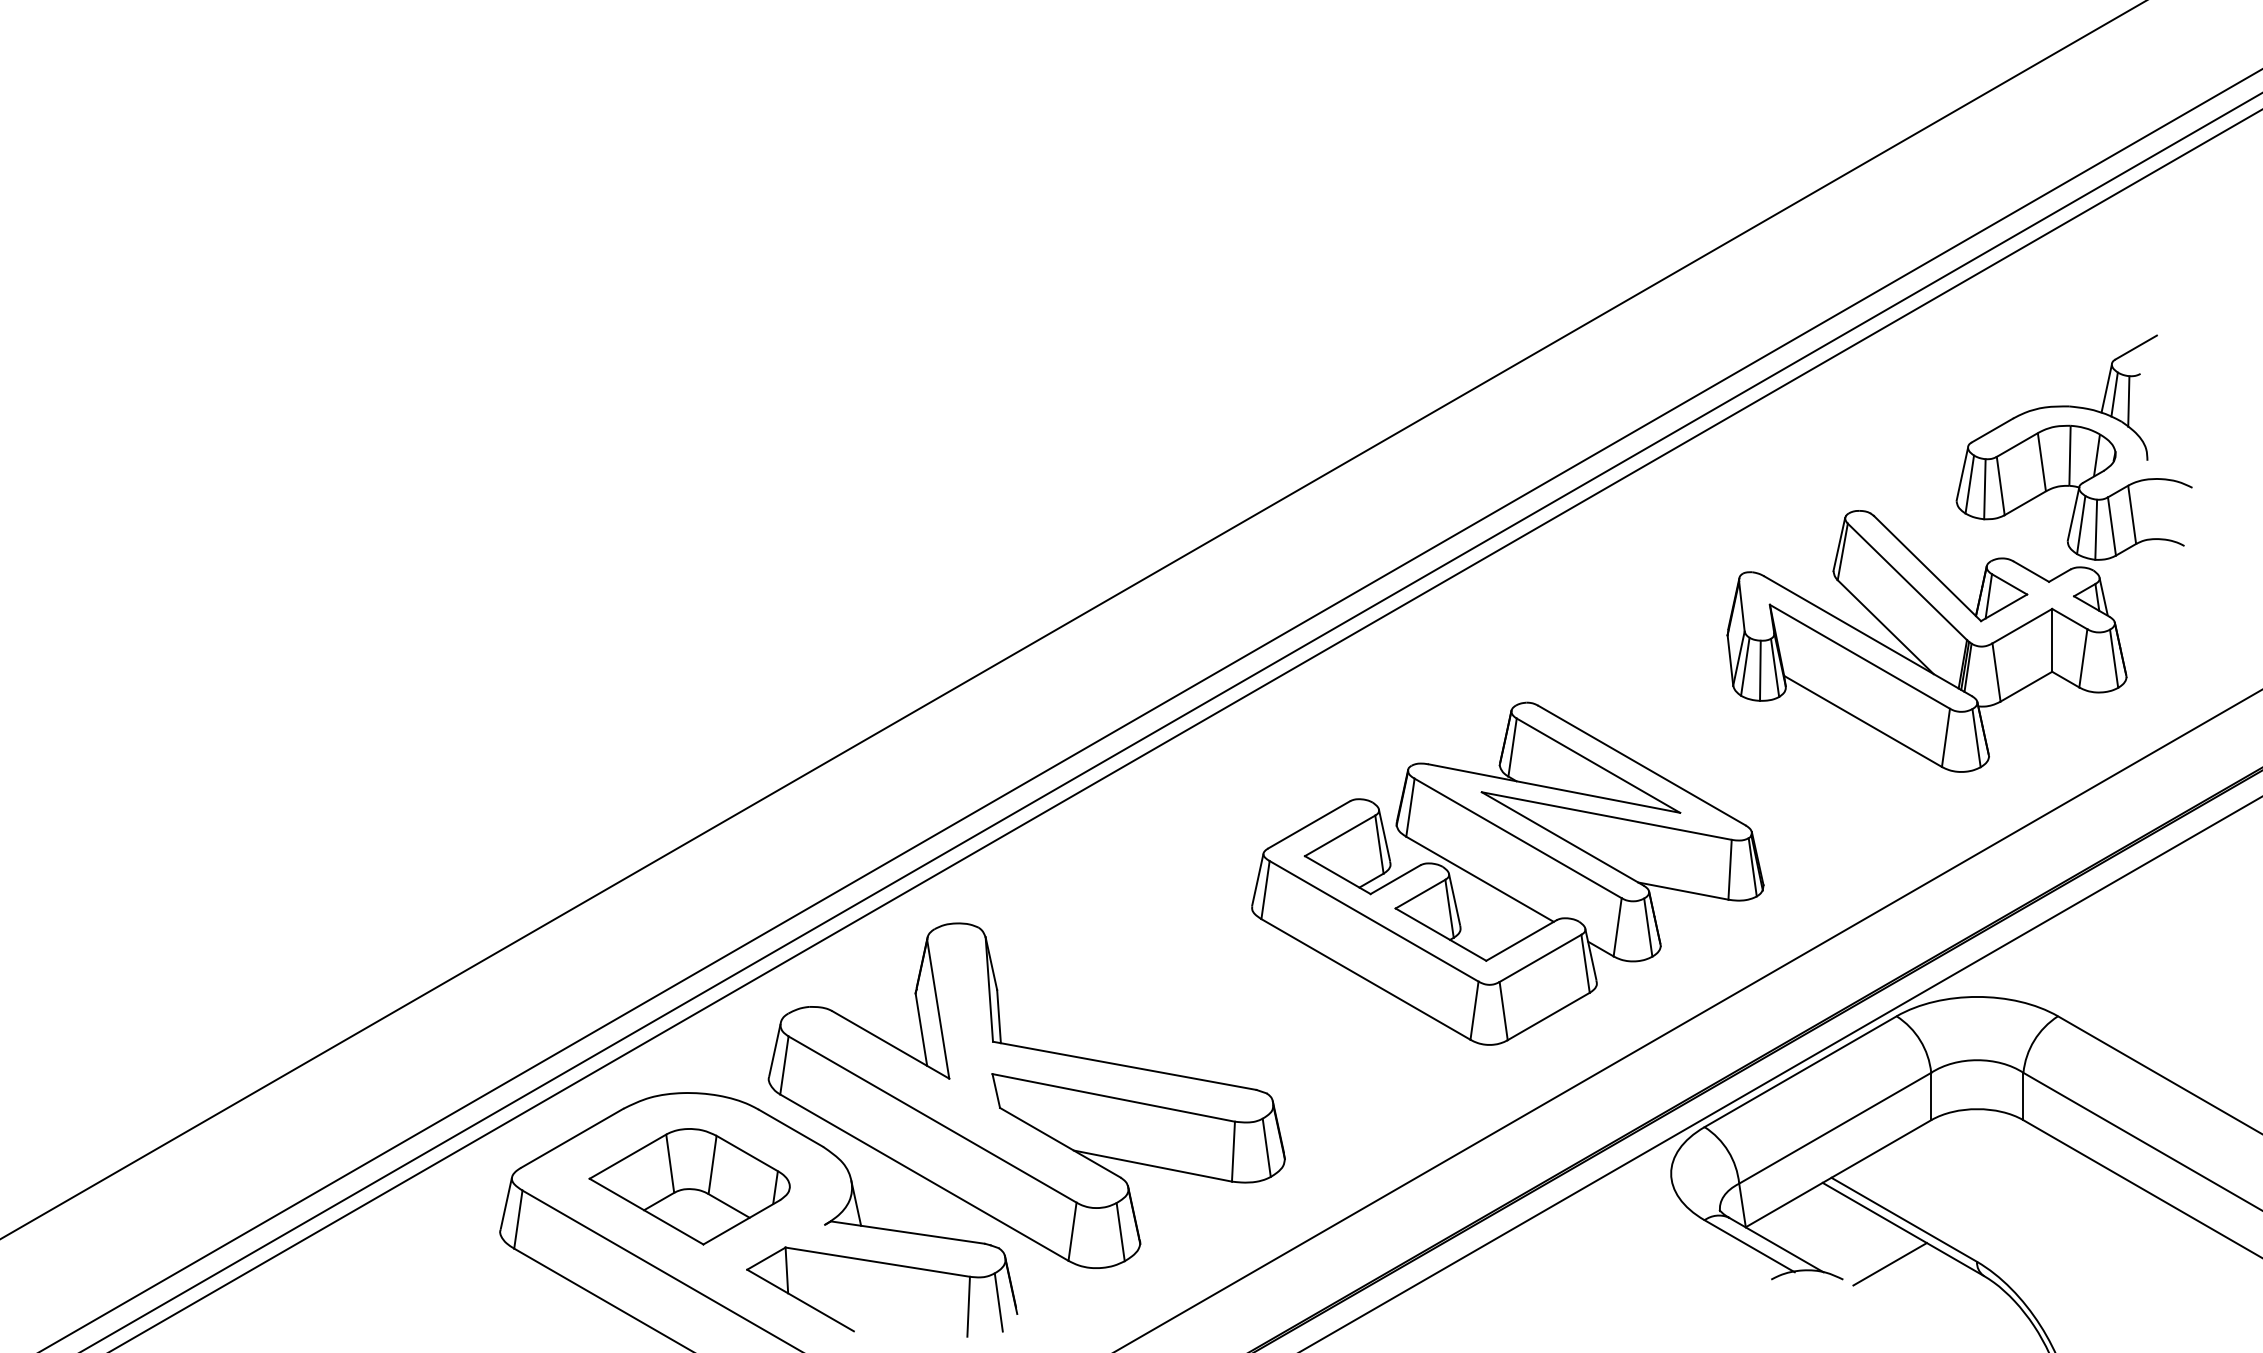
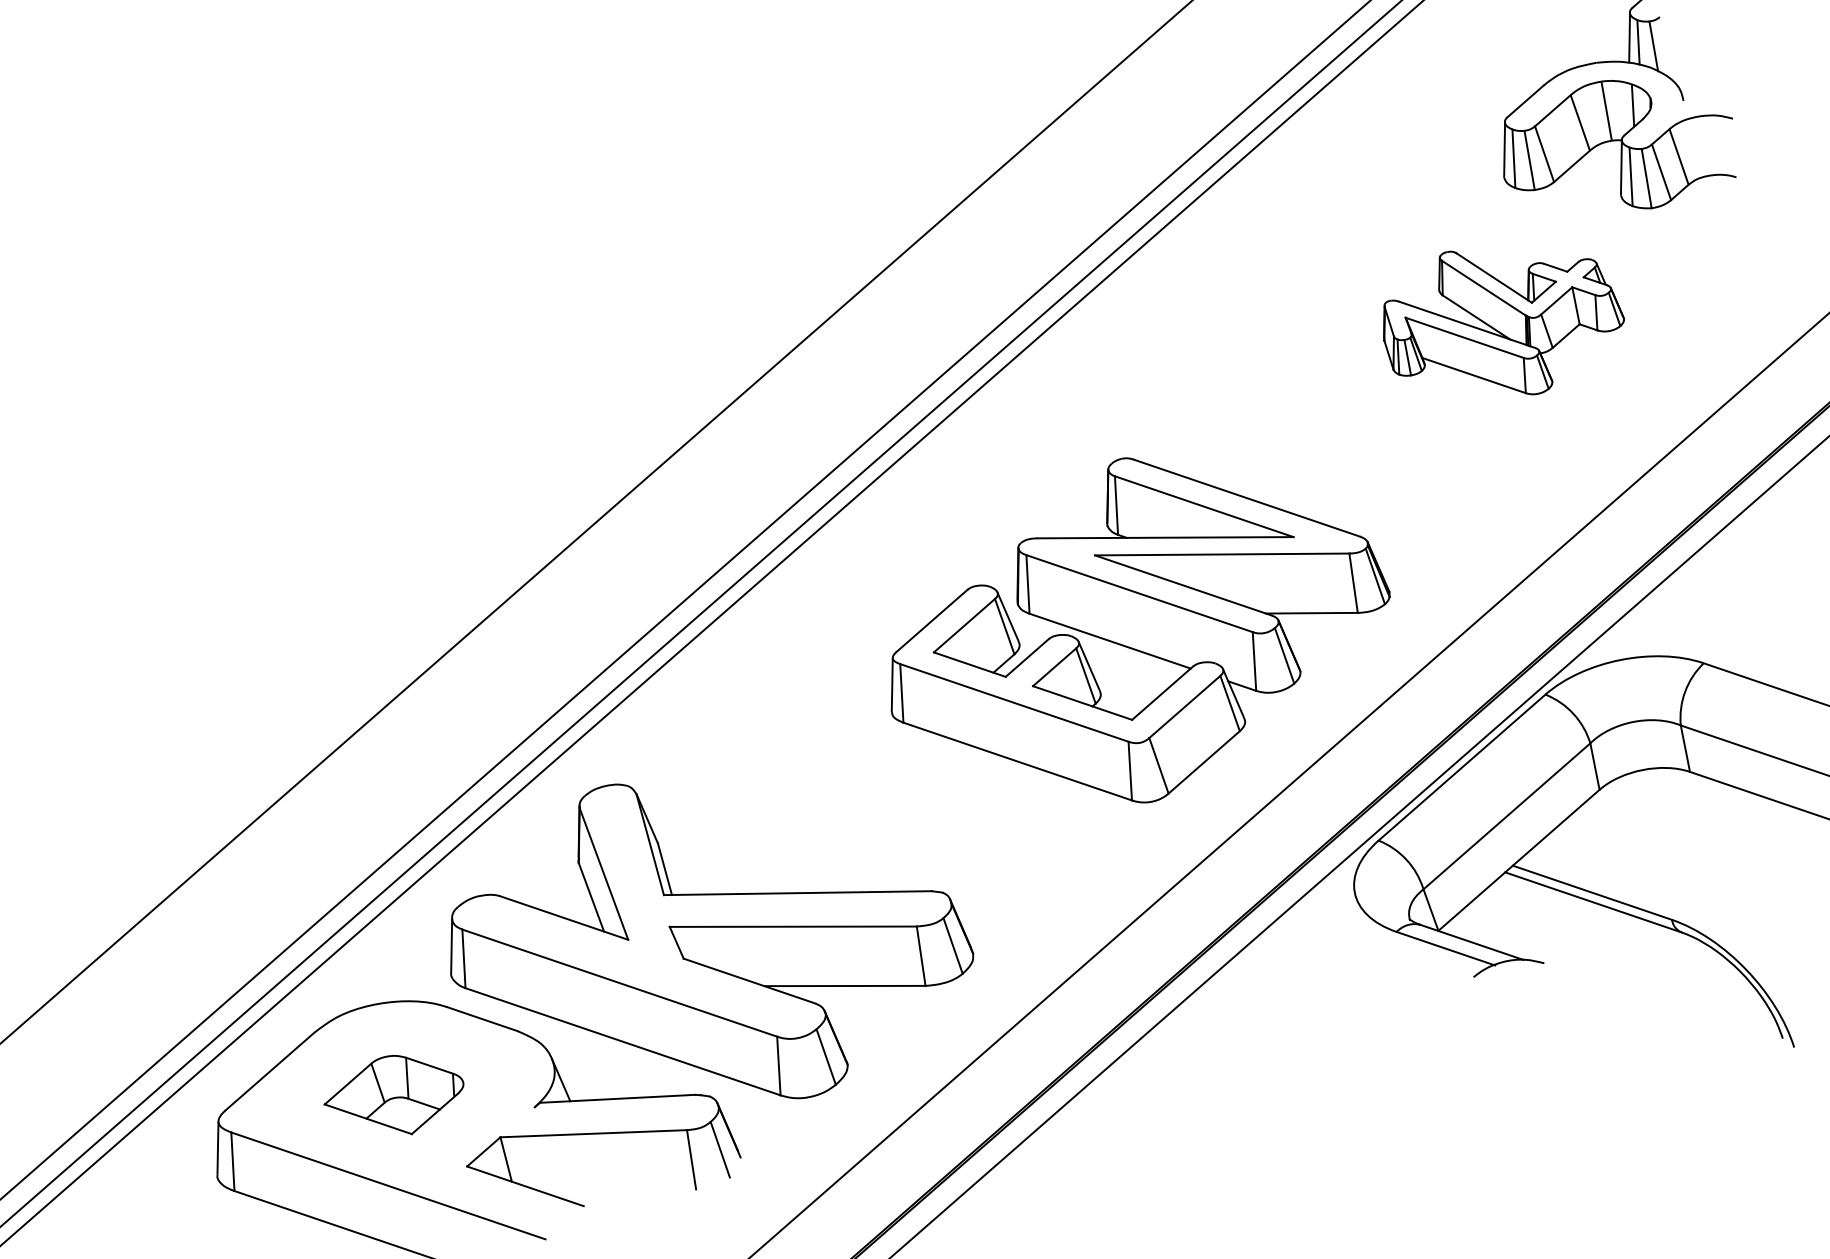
part: (1926, 641) -> (1501, 321), size x0.6
part: (689, 1186) -> (394, 1096), size x0.7
line: (1889, 1264) -> (1586, 939), removed

